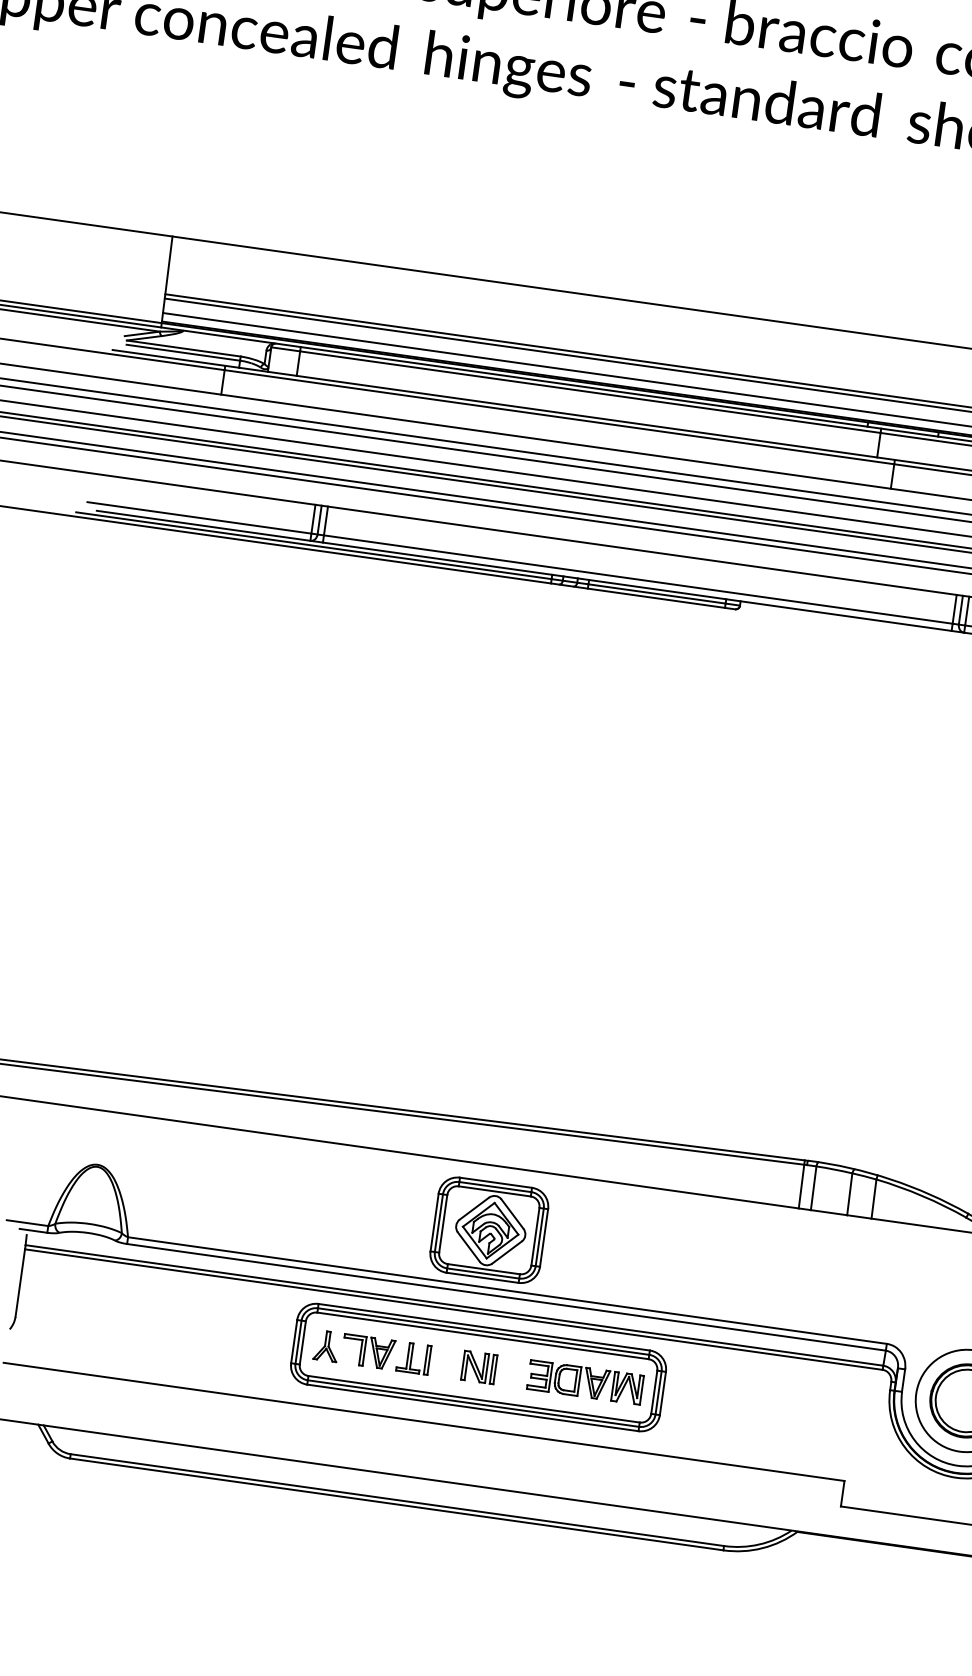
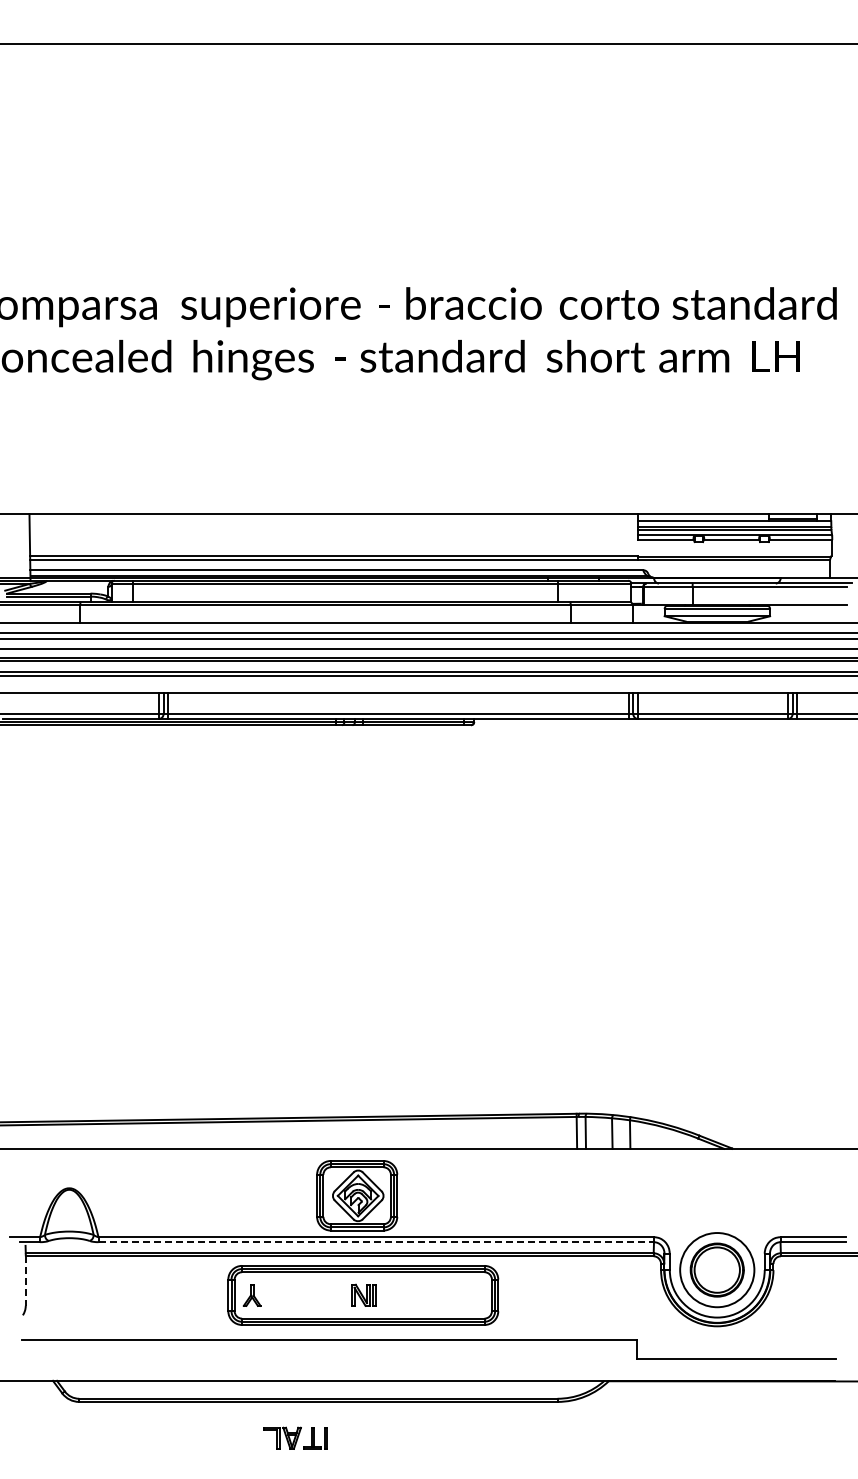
line: (19, 1283) -> (25, 1281), solid -> dashed
line: (506, 1297) -> (376, 1242), solid -> dashed
part: (386, 1353) -> (295, 1437), moved
part: (585, 1381) -> (441, 1294), removed

